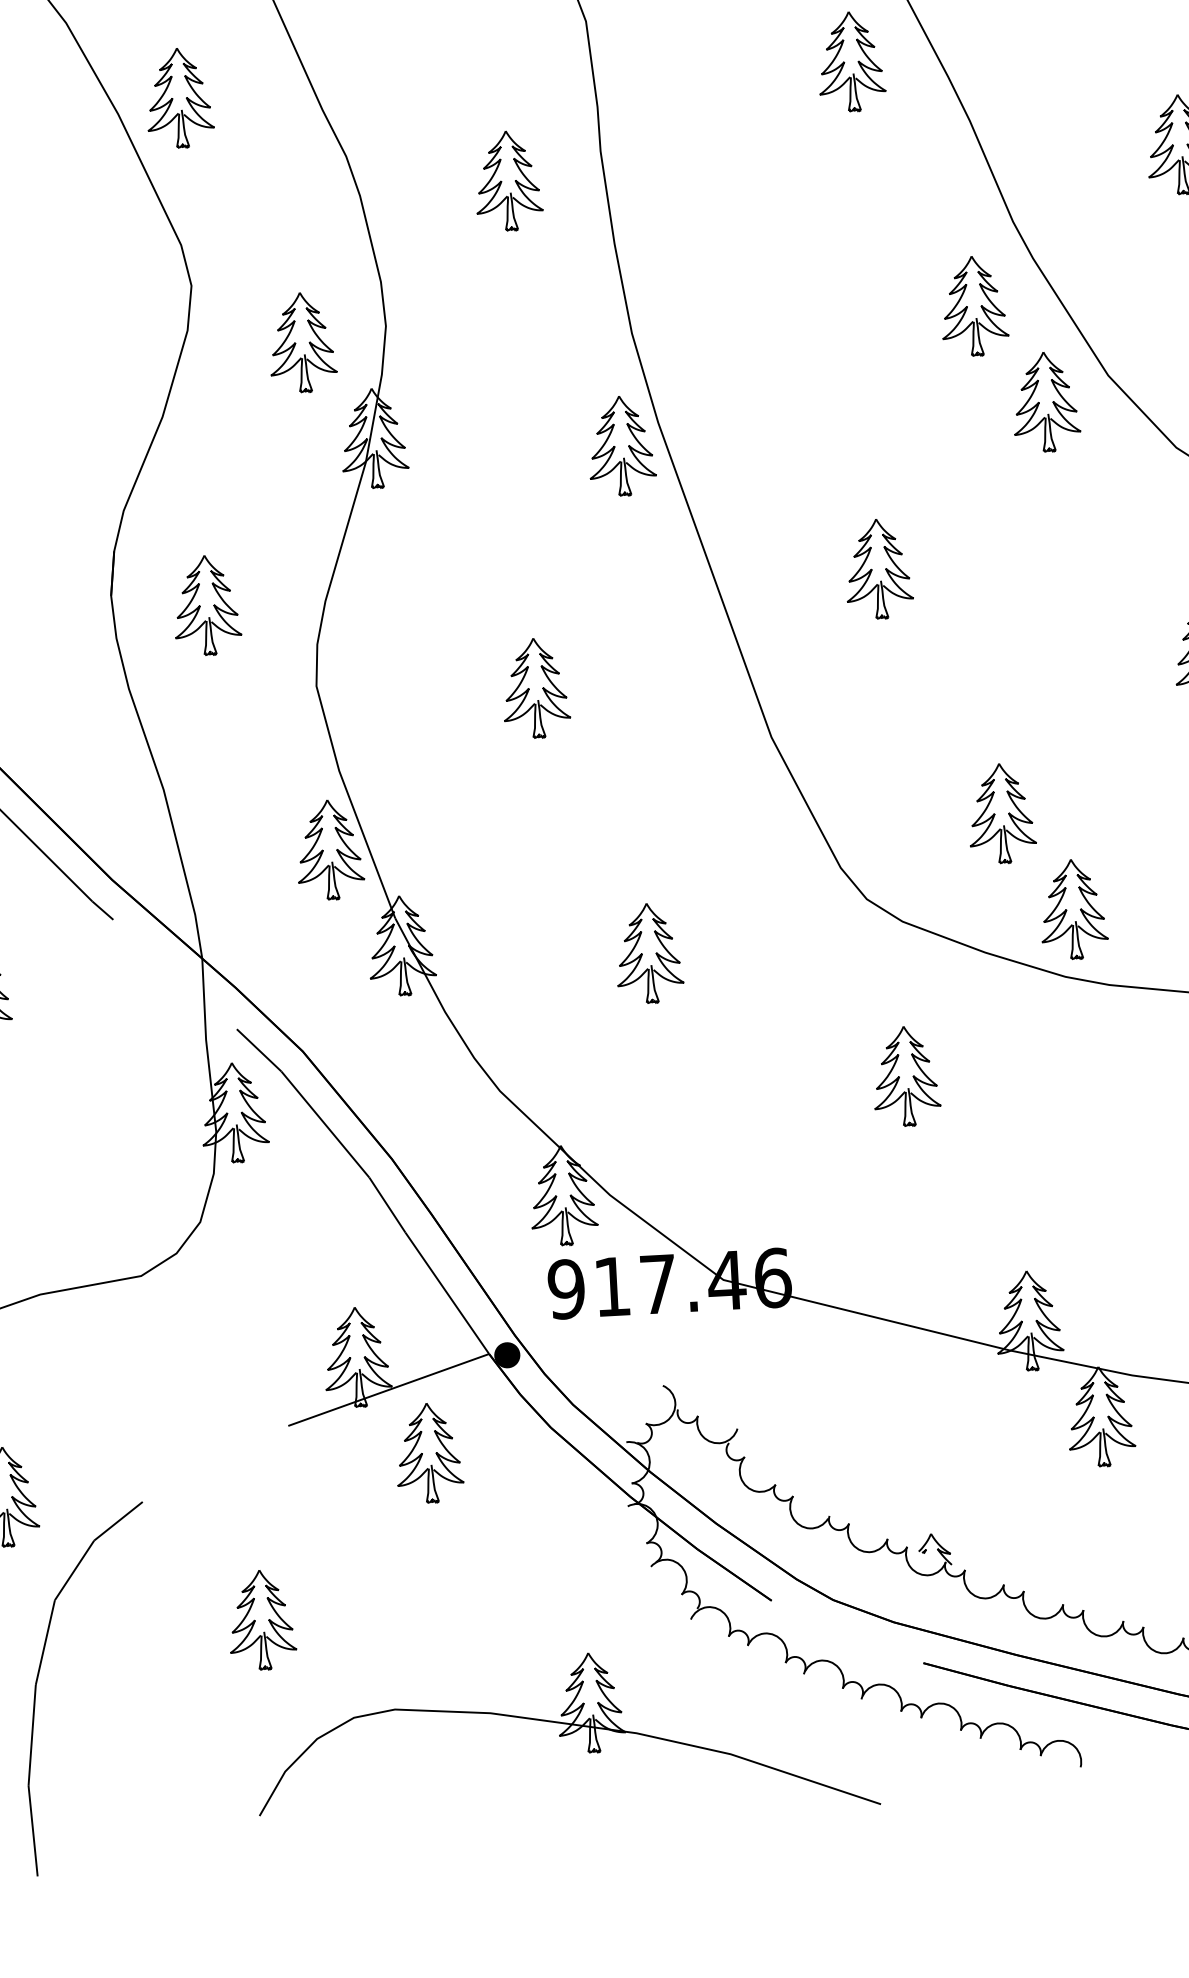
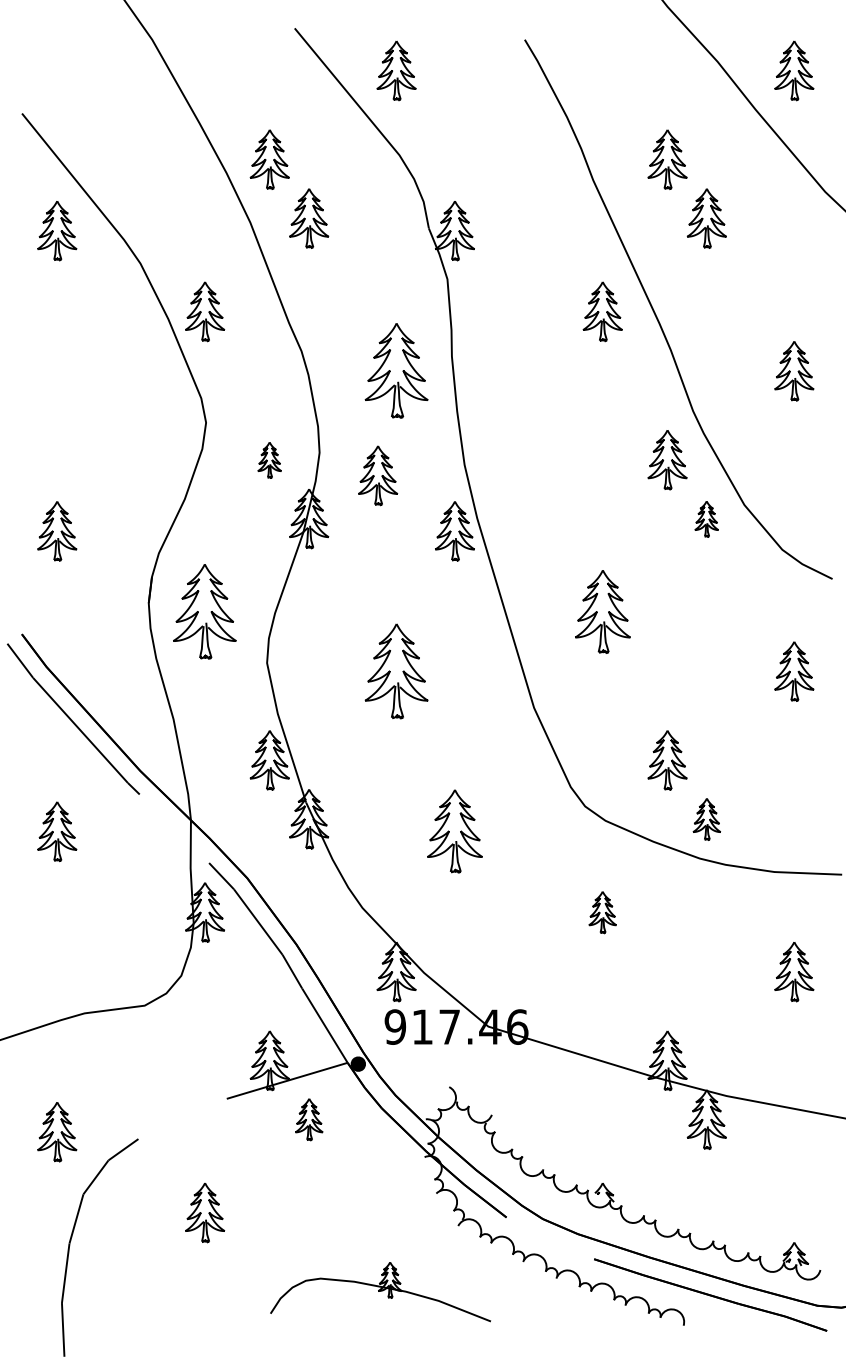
part: (508, 181) -> (396, 371), size x1.6
part: (302, 343) -> (269, 460), size x0.6
part: (487, 359) -> (378, 475), added
part: (1045, 403) -> (706, 519), size x0.6
part: (878, 570) -> (602, 612), size x1.4
part: (207, 606) -> (205, 612), size x1.6
part: (535, 688) -> (396, 671), size x1.6
part: (1072, 910) -> (706, 819), size x0.7
part: (648, 953) -> (454, 831), size x1.4
part: (905, 1076) -> (602, 912), size x0.7
part: (429, 1453) -> (309, 1119), size x0.7
part: (565, 1737) -> (380, 1291), size x0.6

